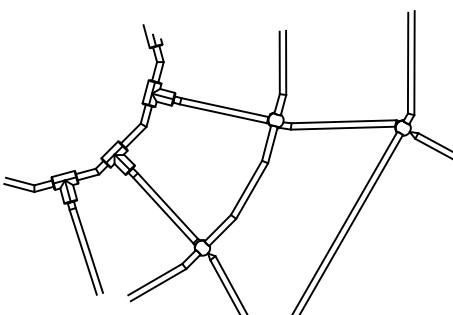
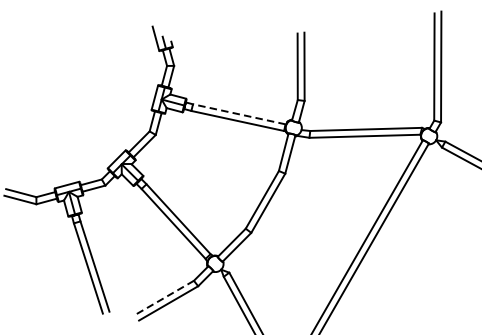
line: (224, 107) -> (238, 114), solid -> dashed
line: (154, 279) -> (164, 297), solid -> dashed

